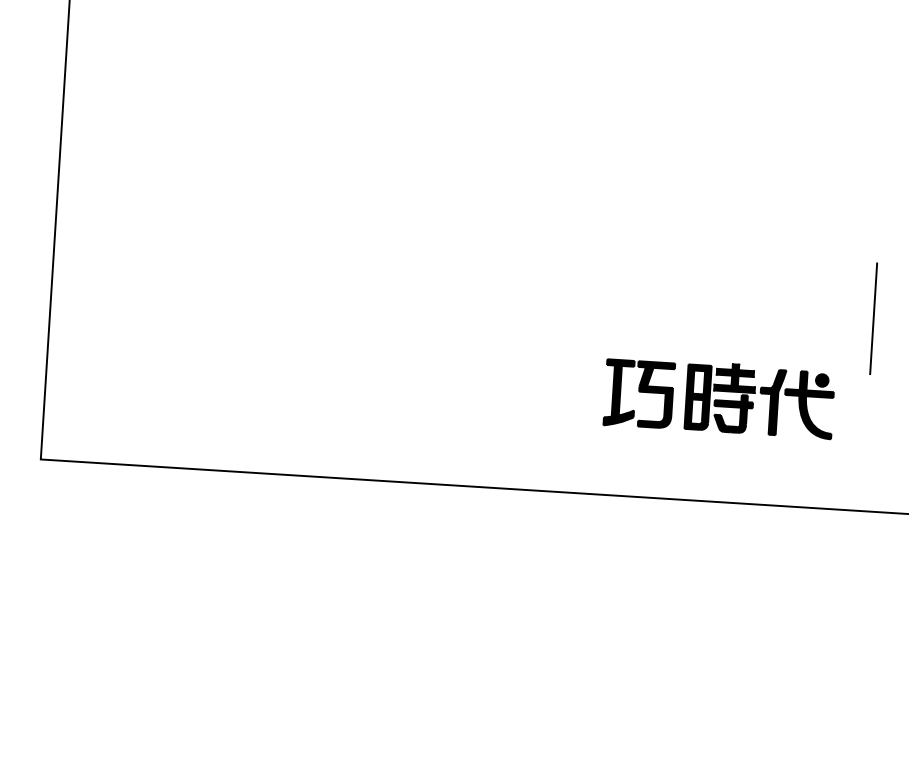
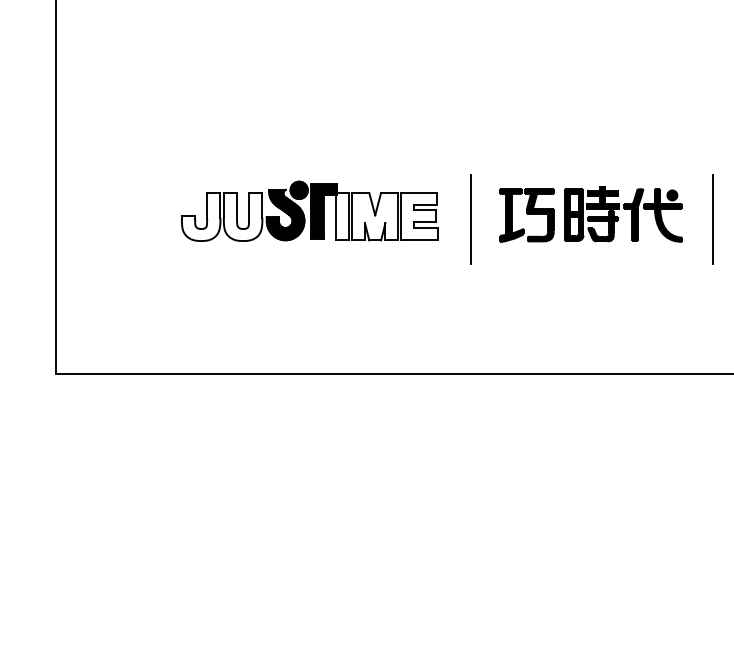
part: (370, 275) -> (309, 210), added
line: (570, 299) -> (470, 219), added
part: (718, 397) -> (590, 214), moved

